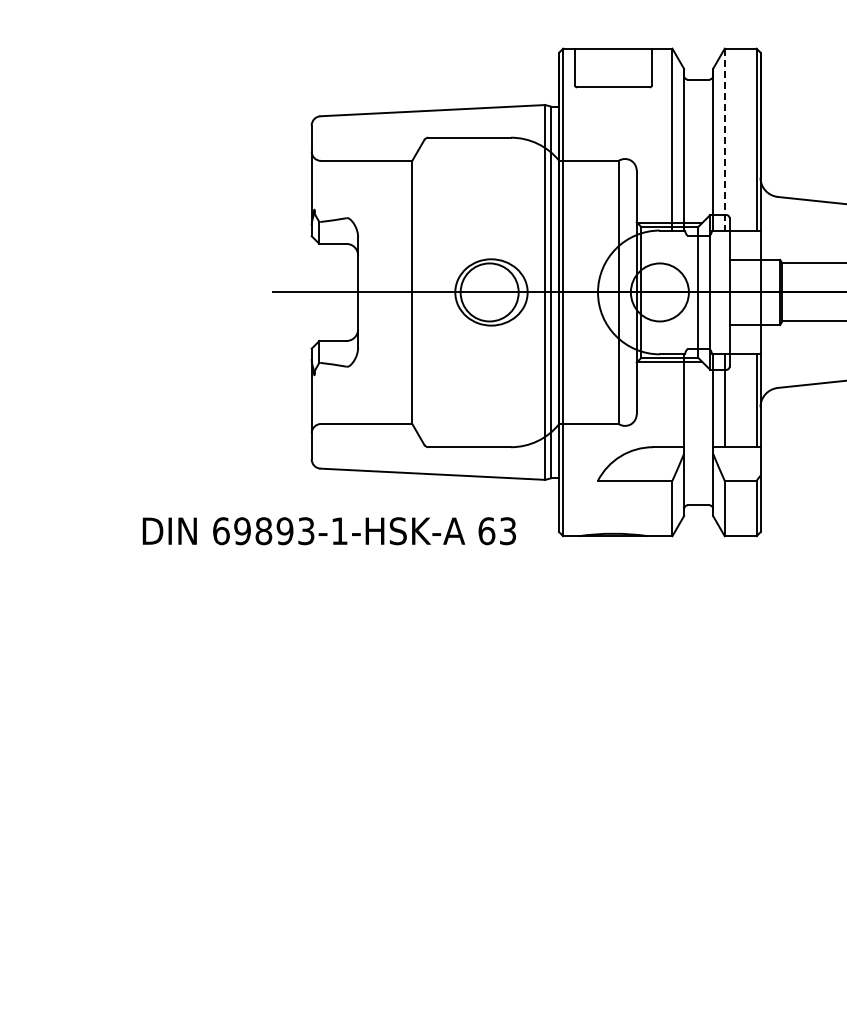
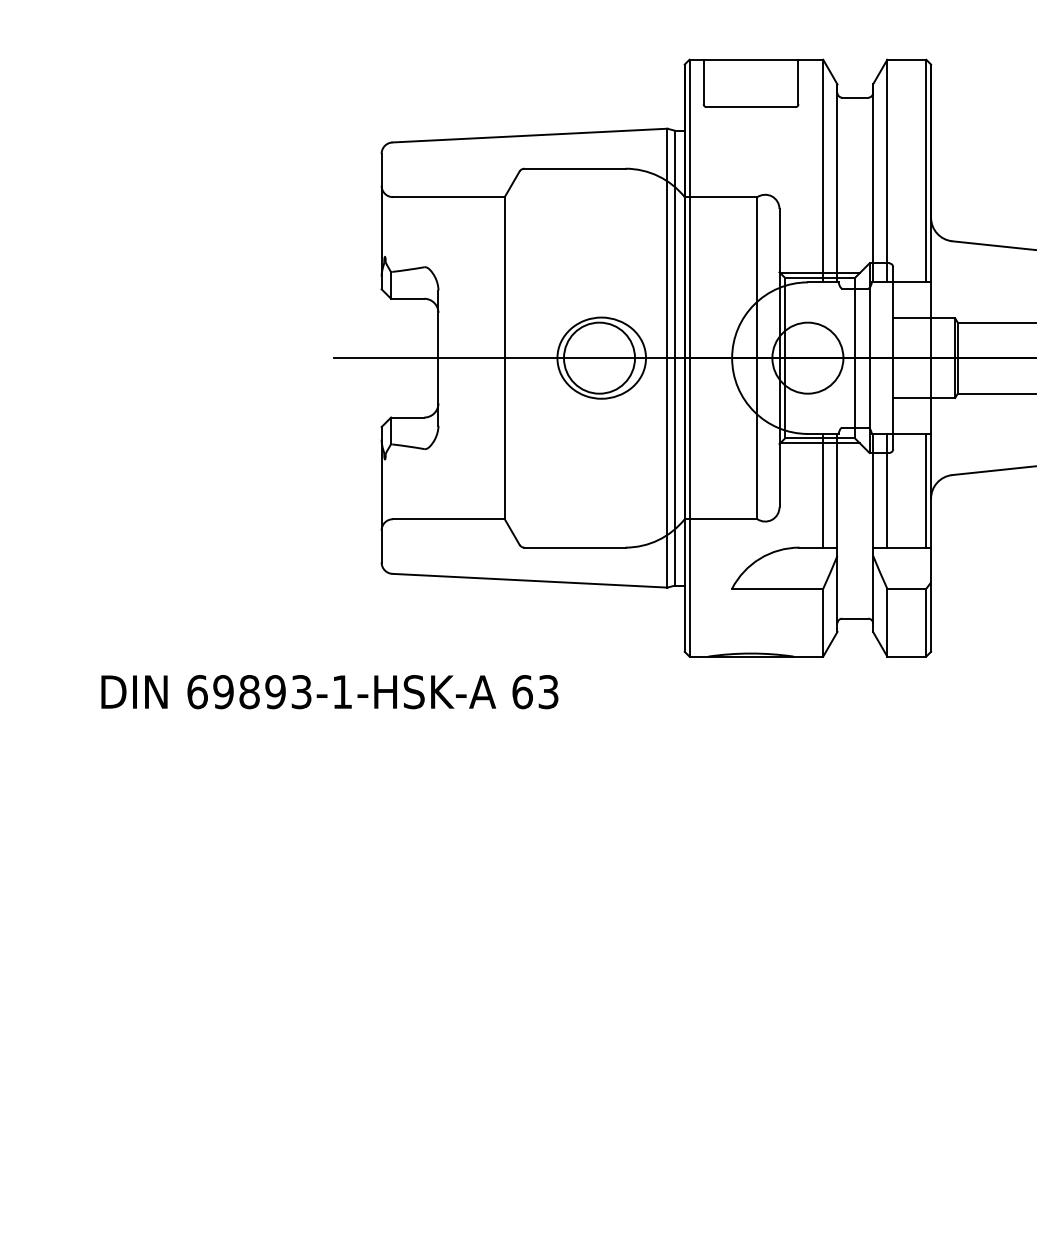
line: (724, 139) -> (886, 170), dashed -> solid
line: (672, 400) -> (823, 490), added
text: (328, 531) -> (328, 692), moved

